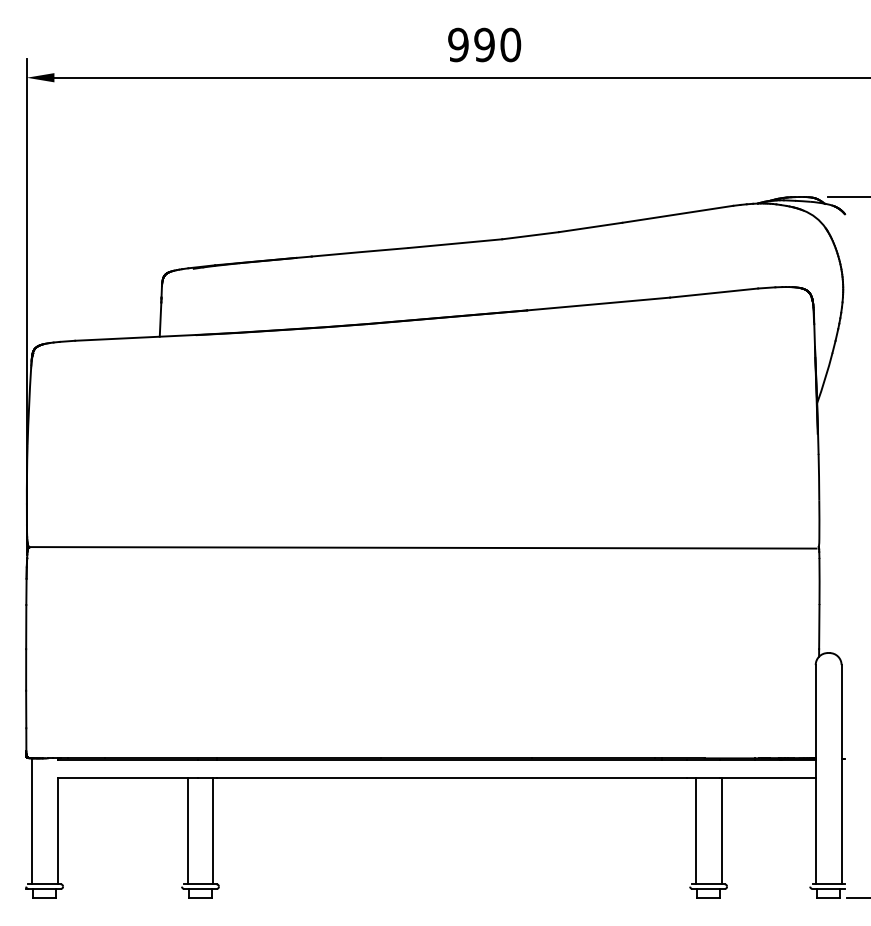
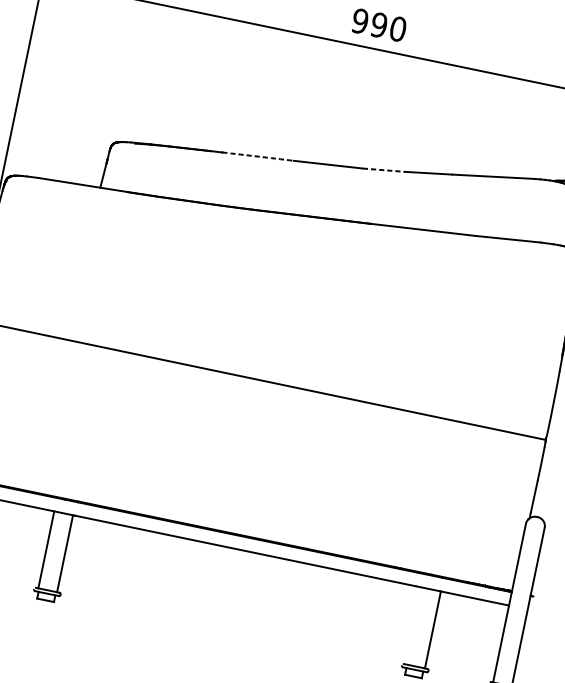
line: (530, 235) -> (383, 170), solid -> dashed
arc: (360, 252) -> (258, 156), solid -> dashed
line: (695, 831) -> (413, 626), removed

